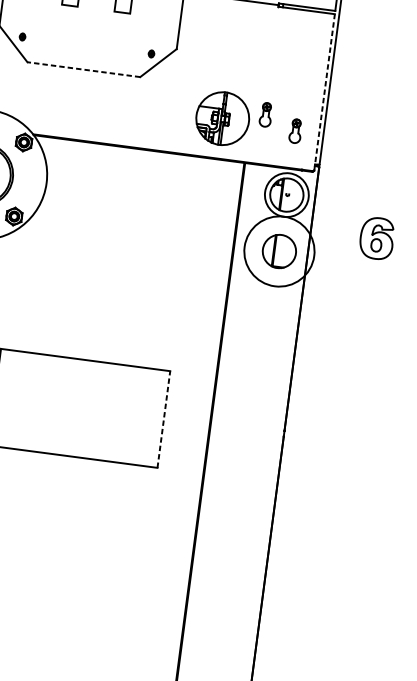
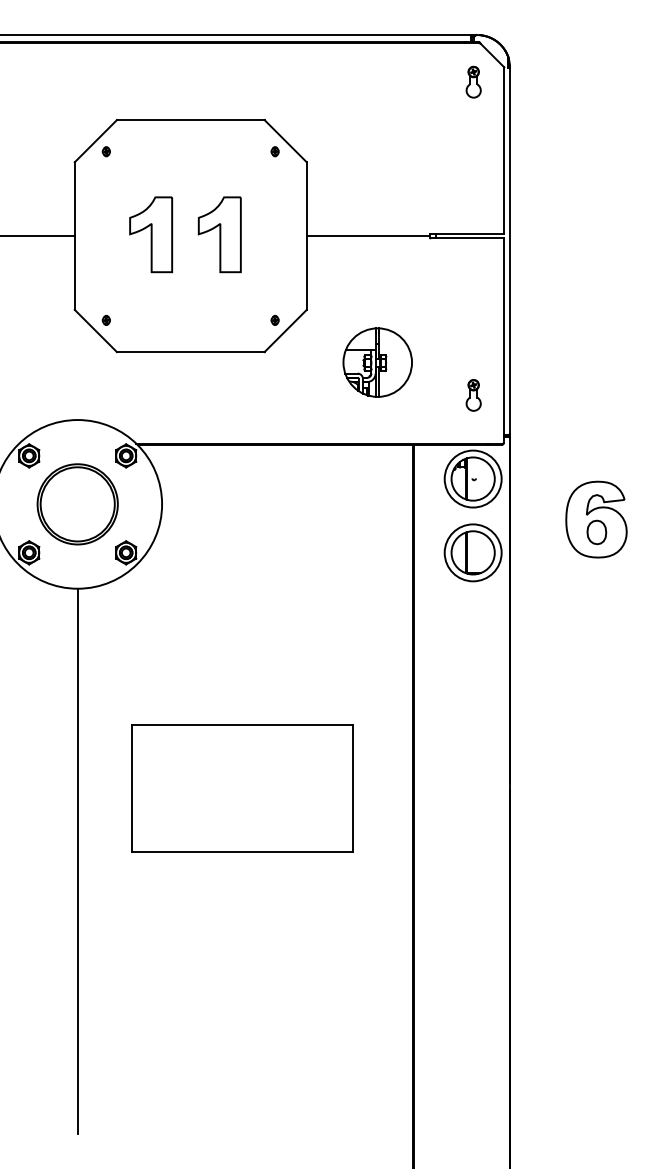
line: (83, 69) -> (190, 352), dashed -> solid
line: (324, 91) -> (504, 339), dashed -> solid
part: (265, 114) -> (432, 379), removed
part: (222, 118) -> (377, 362), moved
part: (377, 238) -> (596, 519), size x1.43
circle: (278, 251) -> (472, 552), size x0.62
line: (163, 419) -> (352, 788), dashed -> solid

